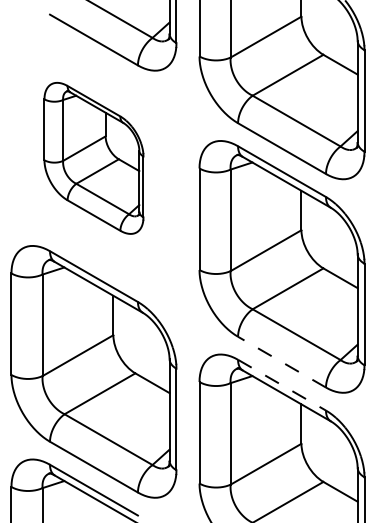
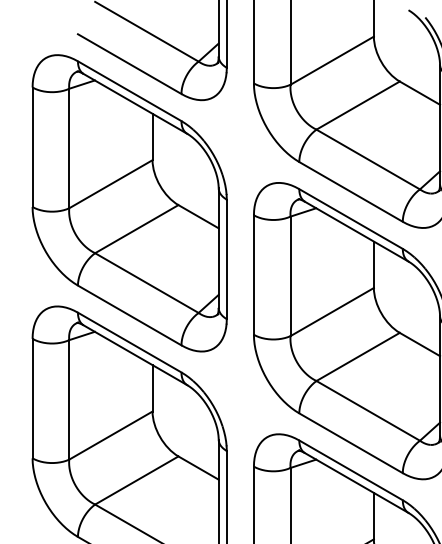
part: (93, 158) -> (129, 203), size x1.67
line: (282, 362) -> (351, 443), dashed -> solid
line: (282, 385) -> (351, 470), dashed -> solid

